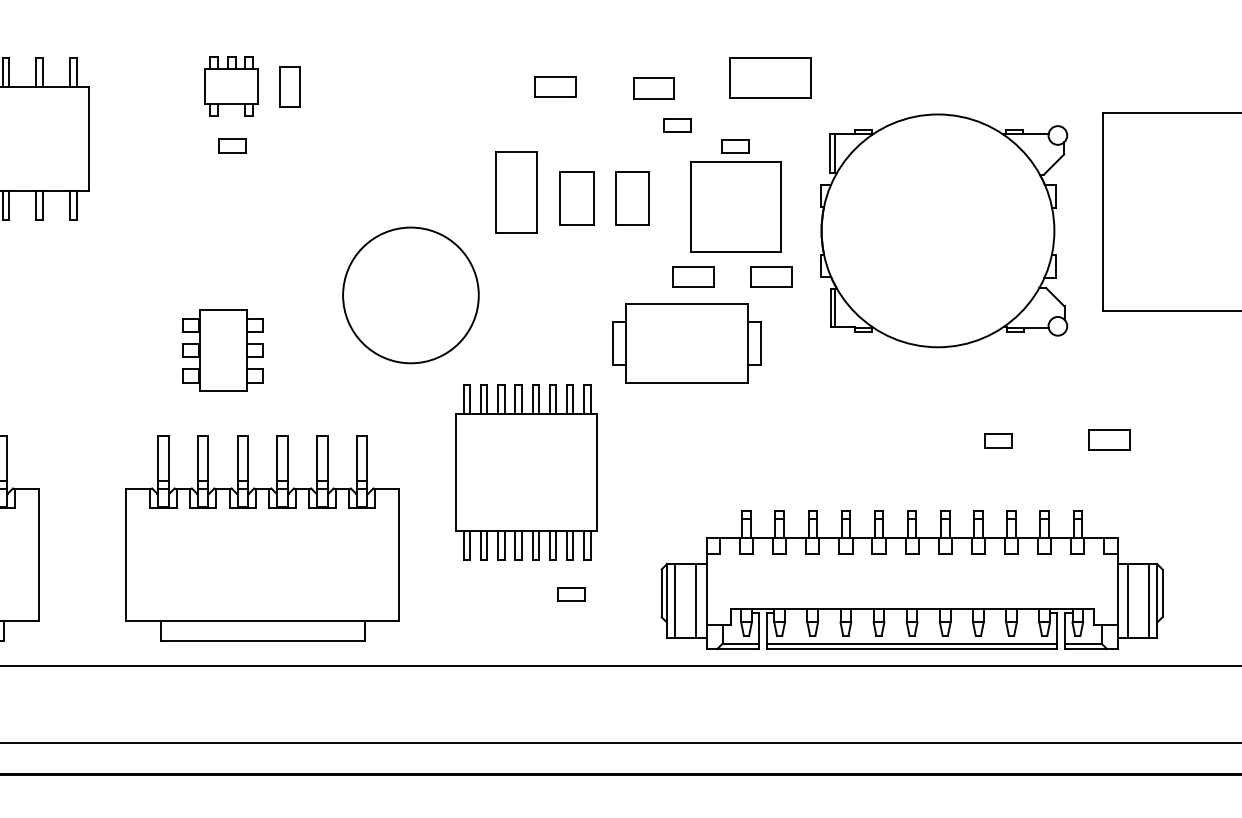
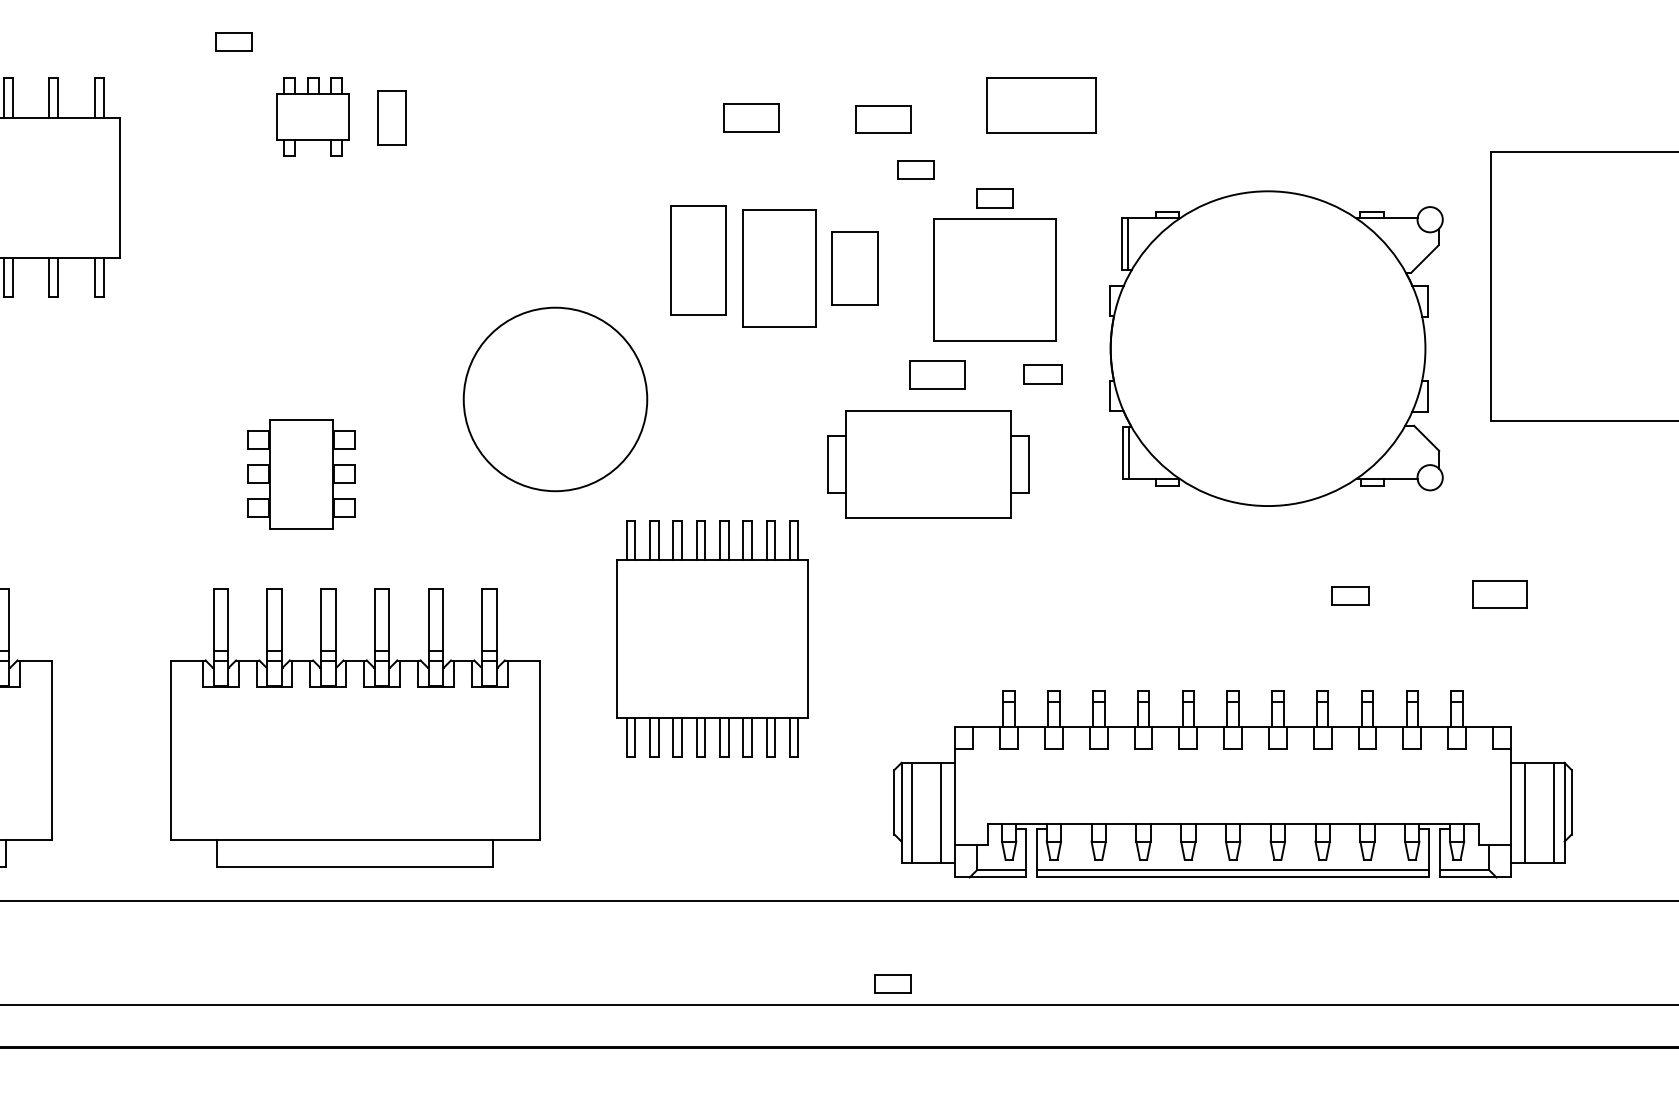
part: (232, 145) -> (234, 41), moved
part: (576, 198) -> (779, 268), size x1.6
part: (944, 230) -> (1276, 348), moved
part: (771, 276) -> (1042, 373), size x0.7
part: (571, 594) -> (892, 983), moved

